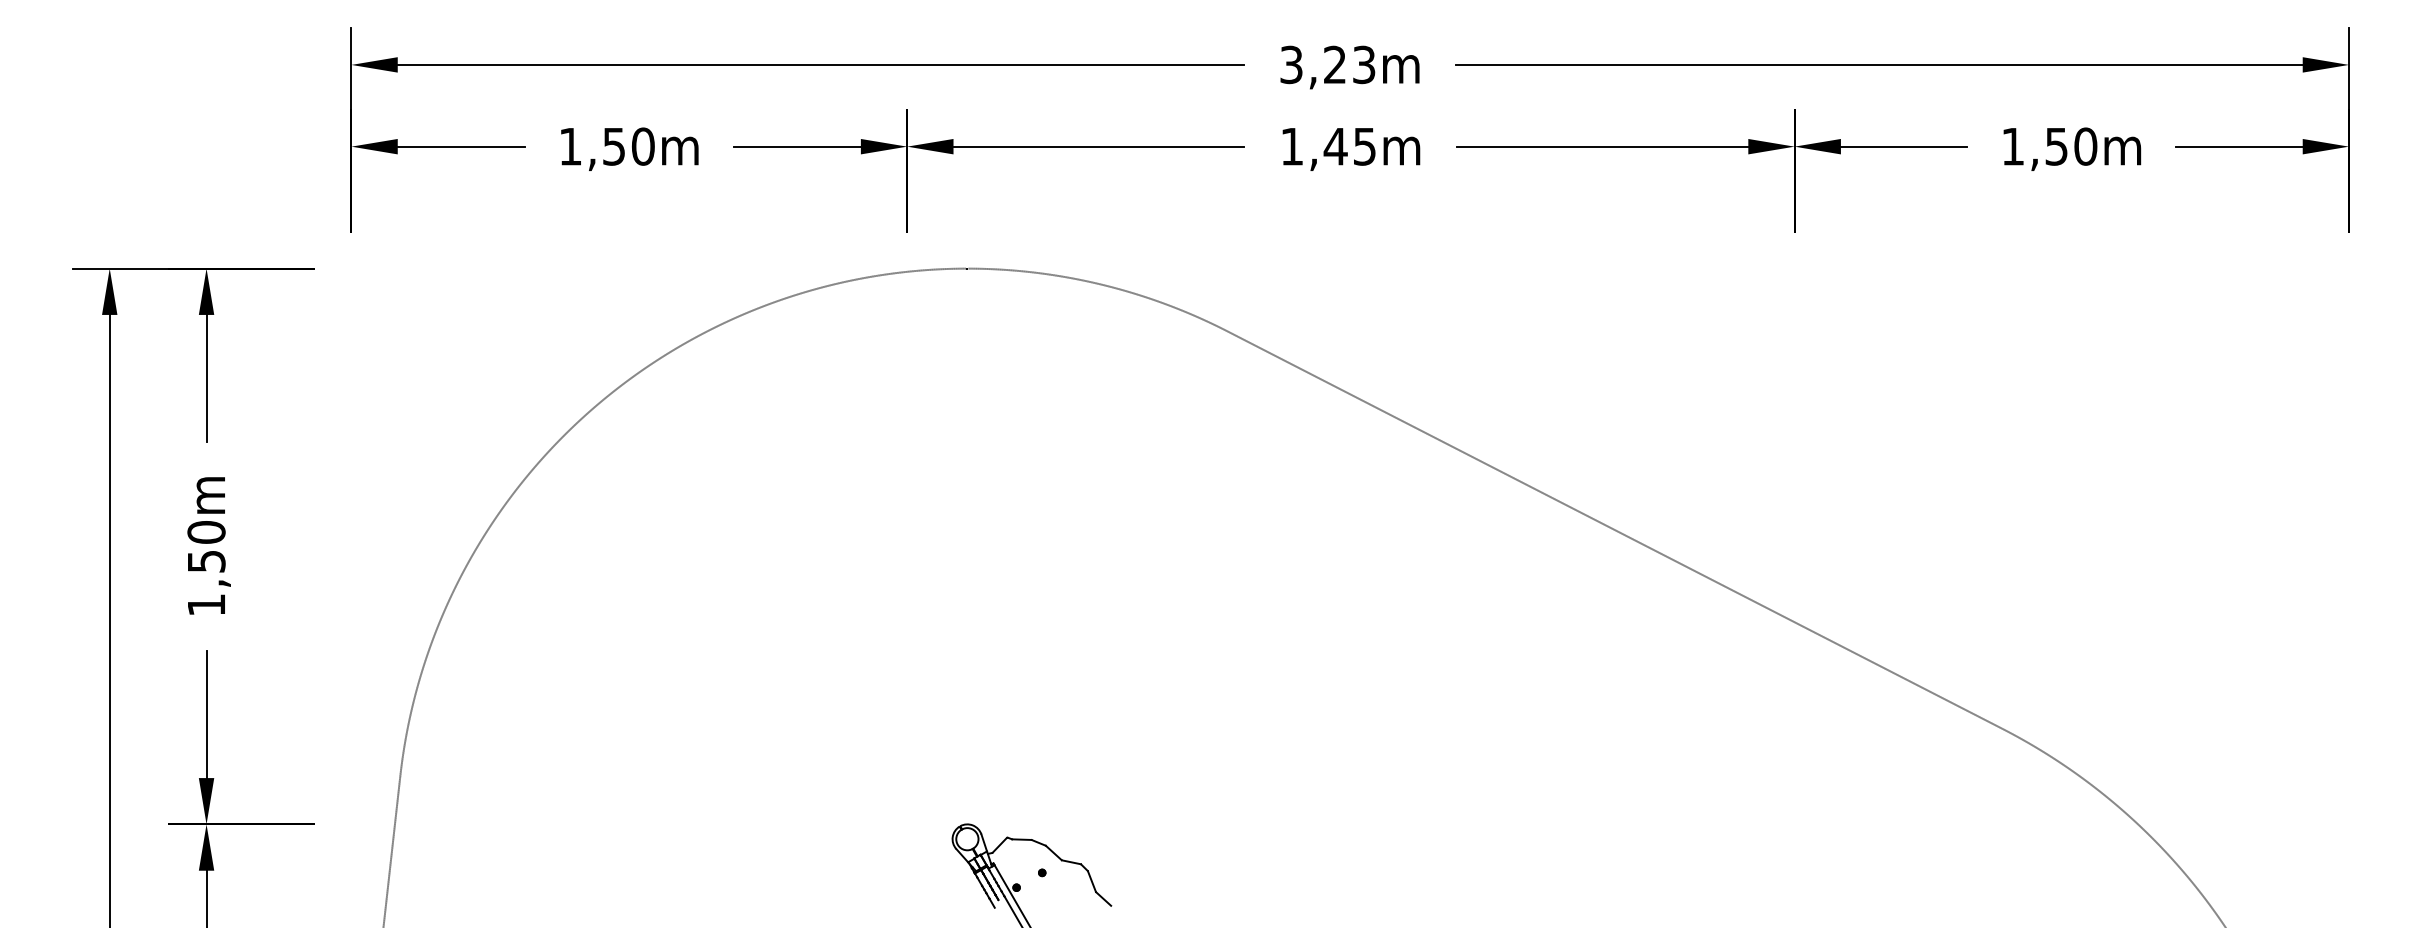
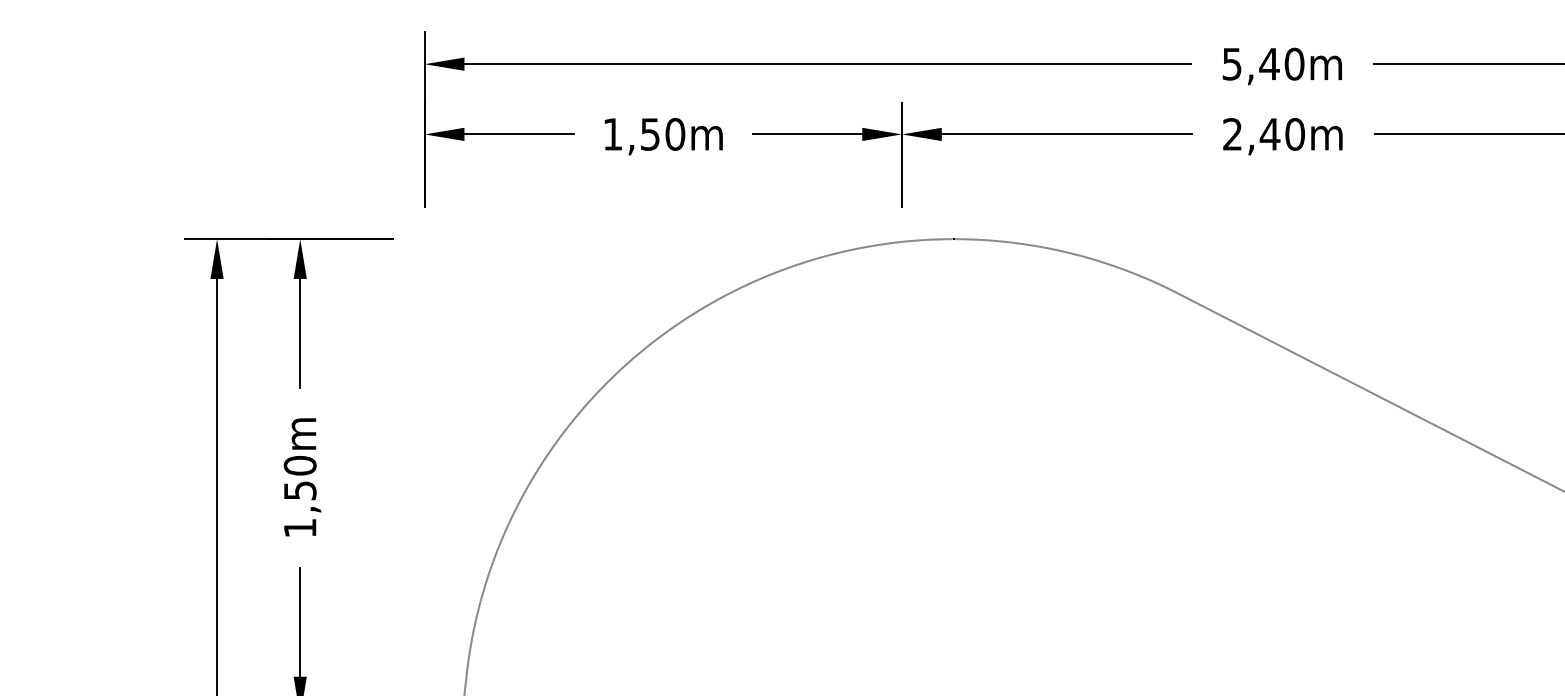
text: (1328, 64) -> (1263, 63), 3,23m -> 5,40m
text: (1328, 146) -> (1263, 134), 1,45m -> 2,40m

